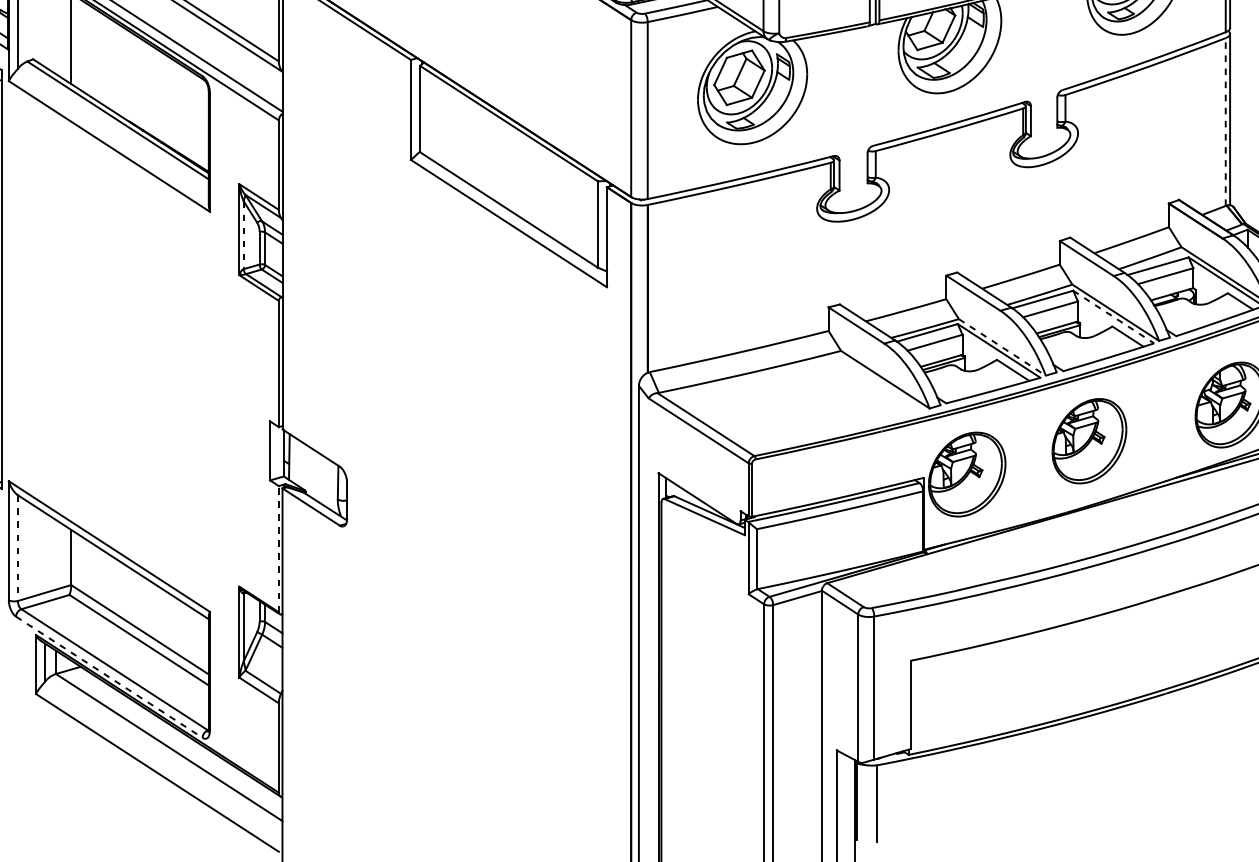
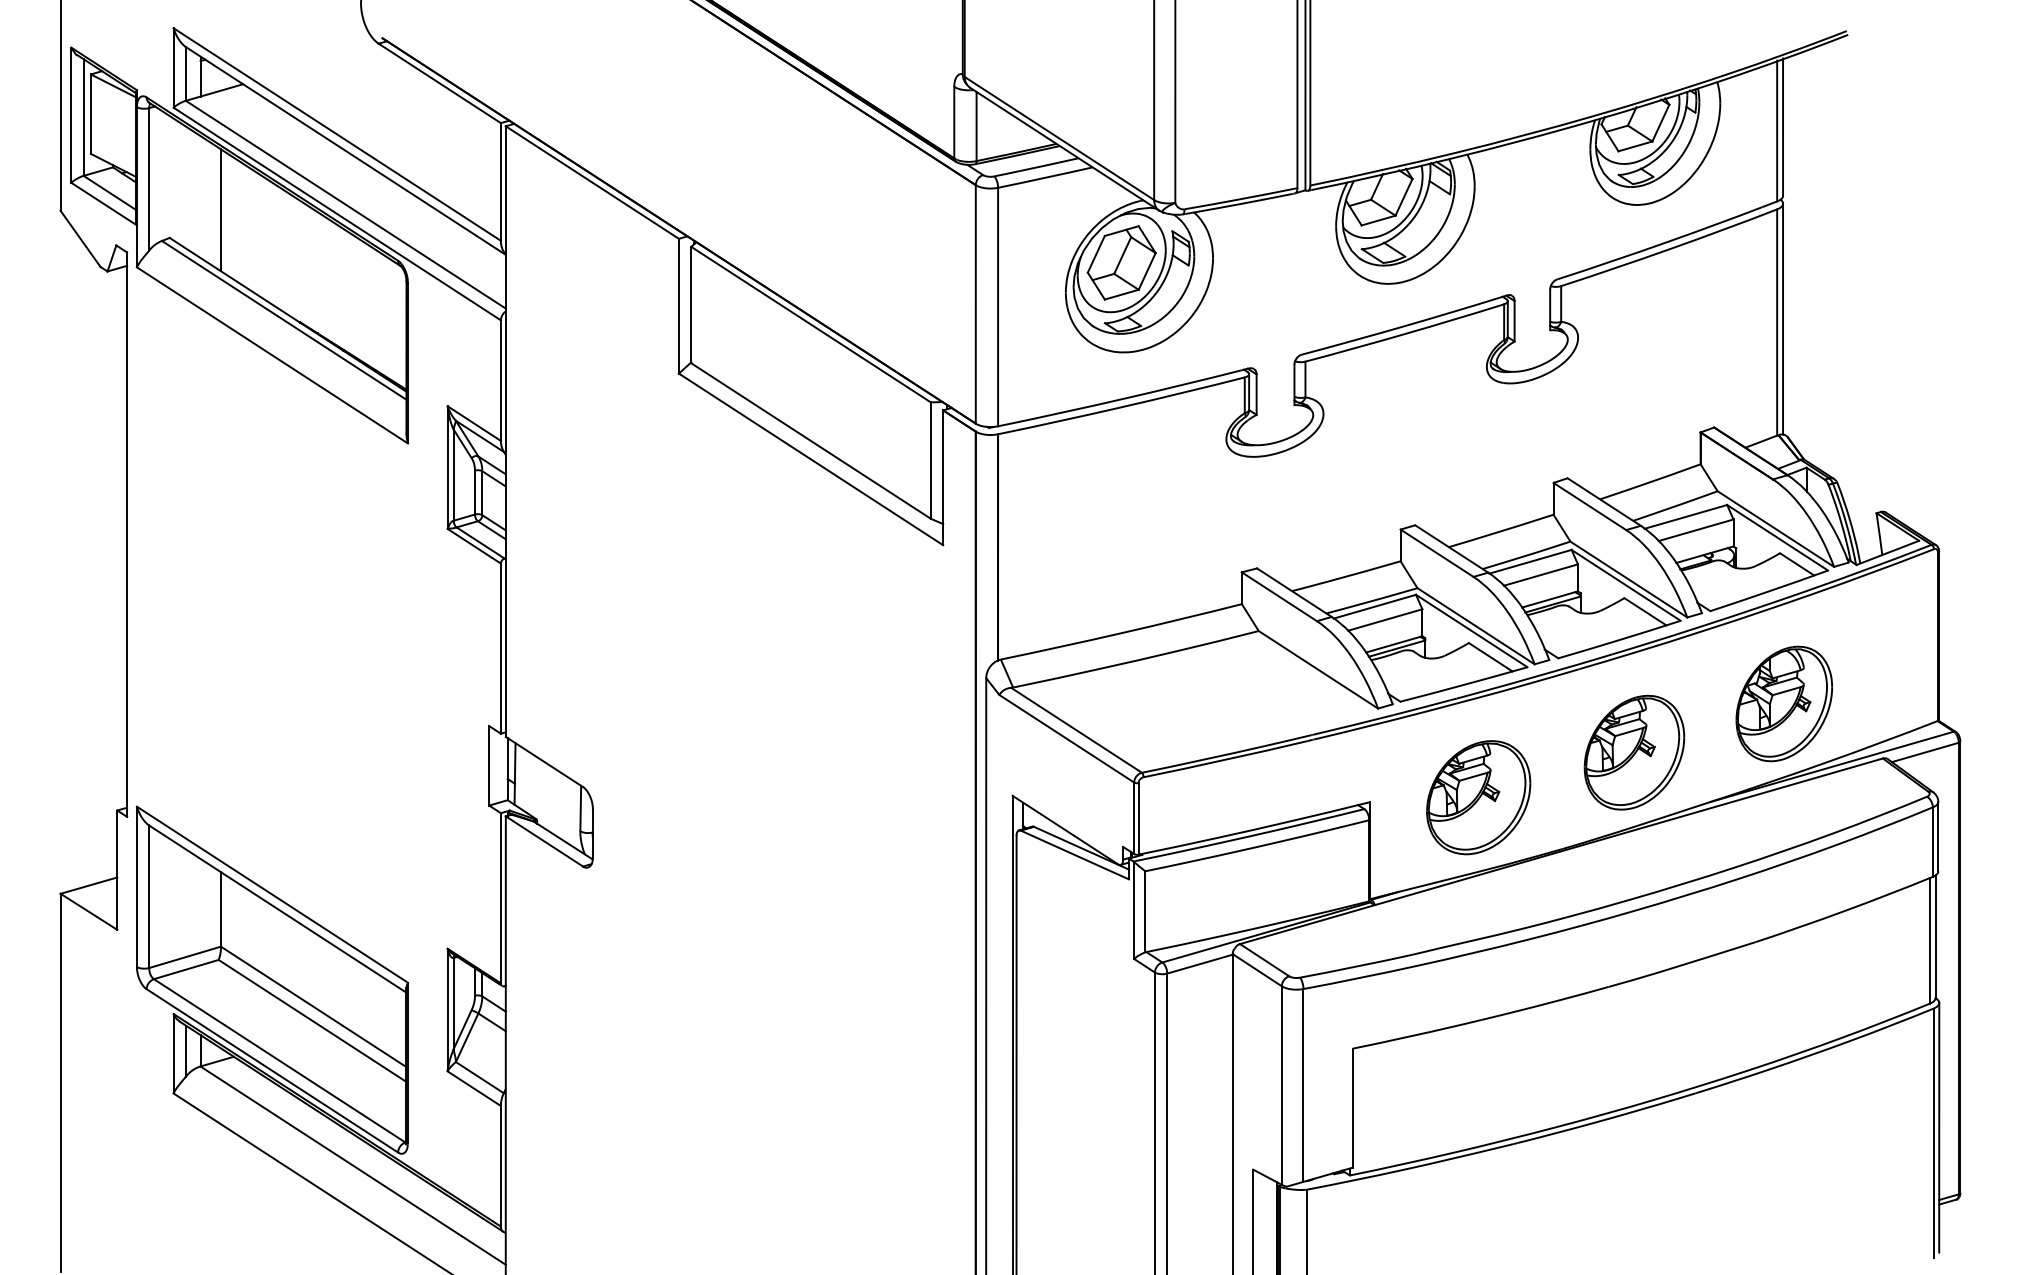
line: (1225, 122) -> (1777, 322), dashed -> solid
line: (243, 235) -> (453, 475), dashed -> solid
line: (1113, 317) -> (1626, 585), dashed -> solid
line: (1002, 347) -> (1476, 626), dashed -> solid
part: (1089, 441) -> (1634, 752), moved
part: (967, 474) -> (1478, 797), moved
line: (18, 548) -> (149, 897), dashed -> solid
line: (278, 548) -> (500, 897), dashed -> solid
line: (109, 676) -> (272, 1070), dashed -> solid

